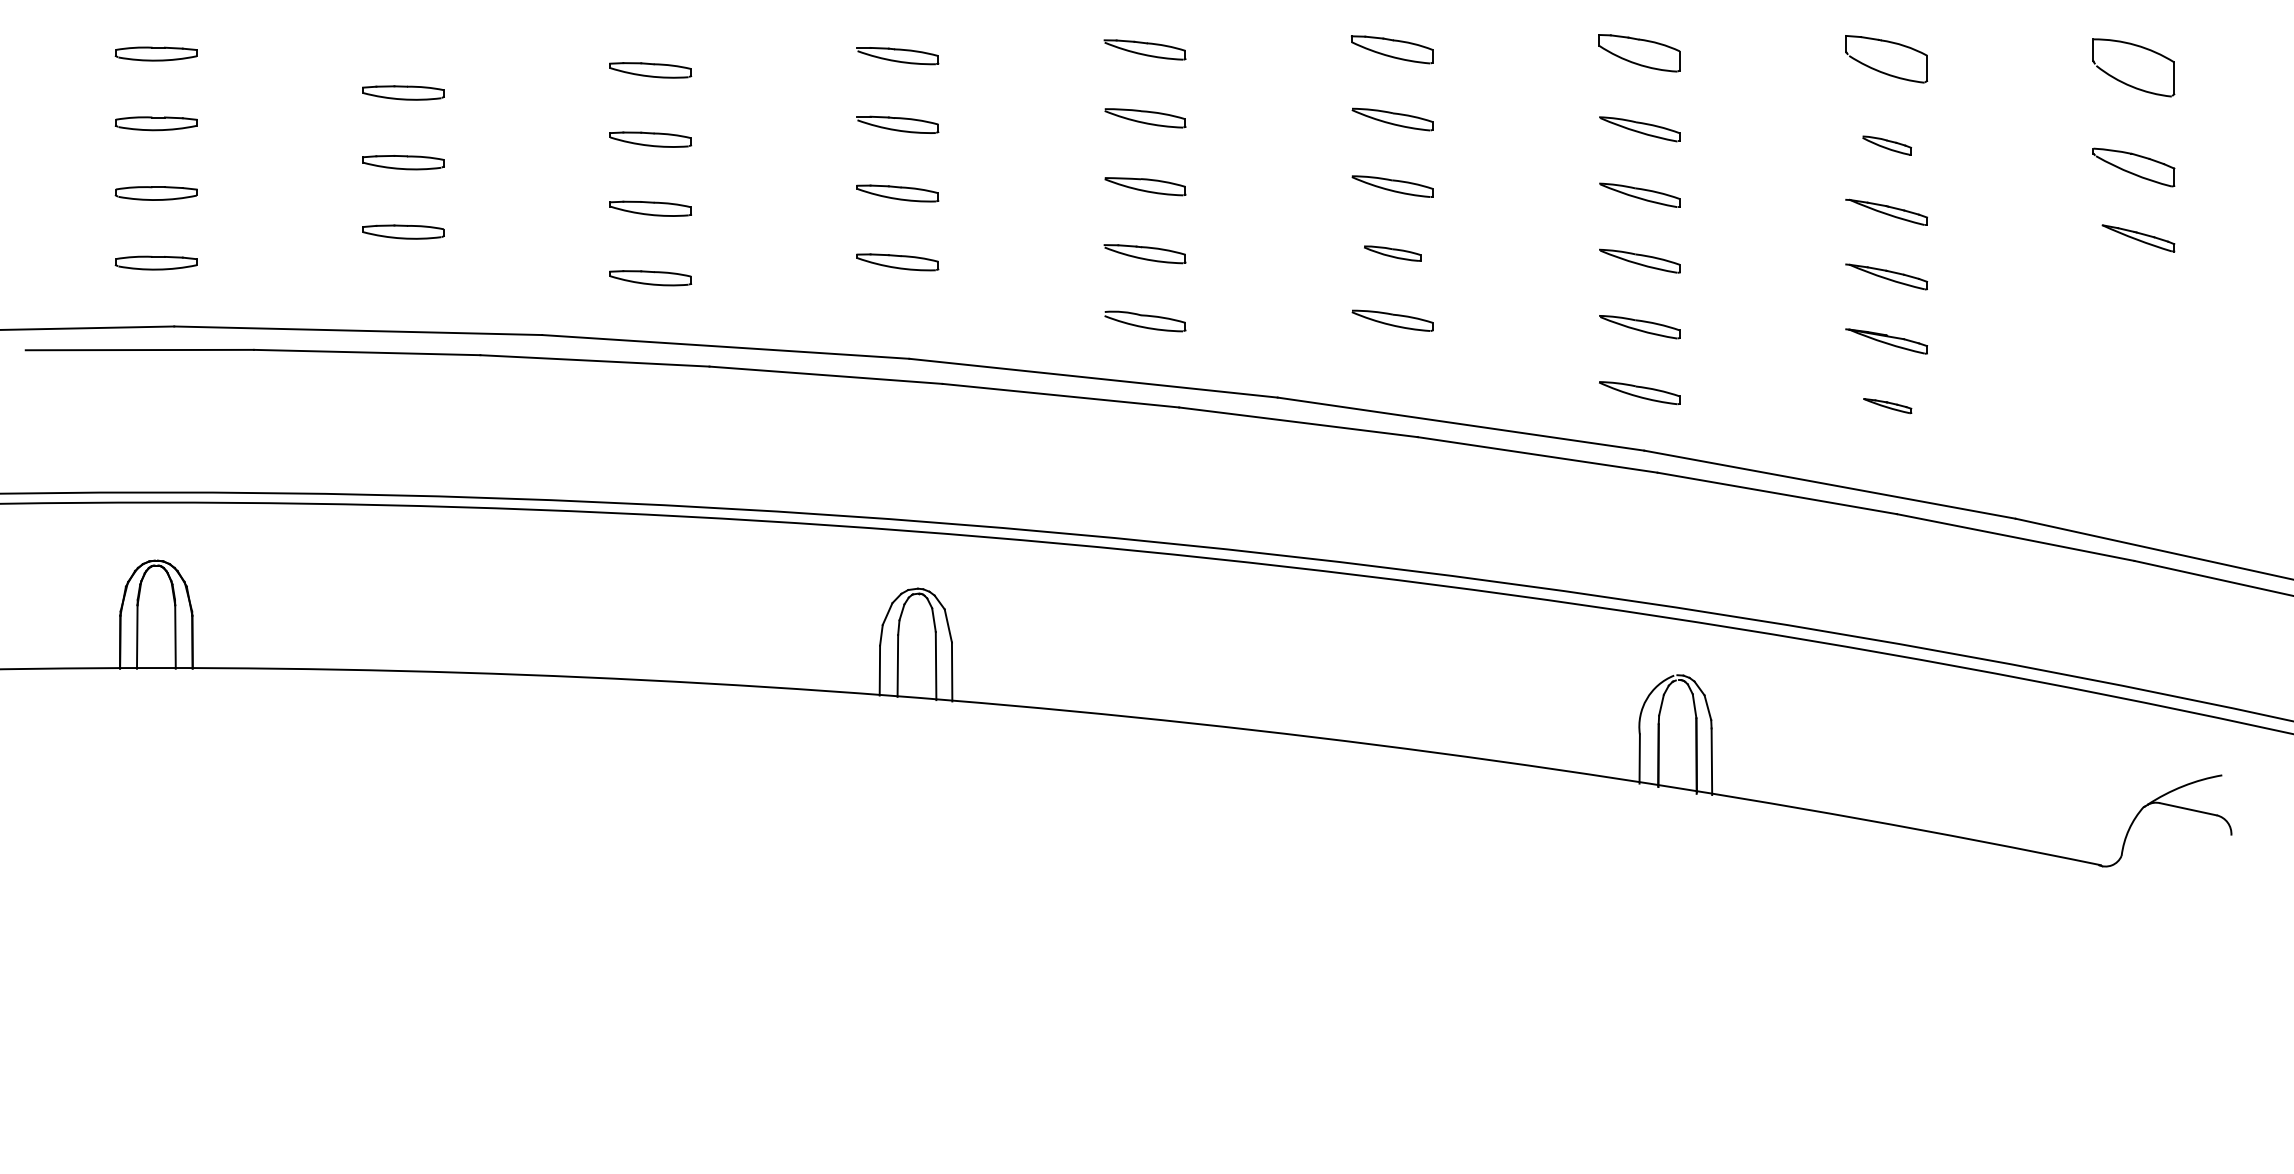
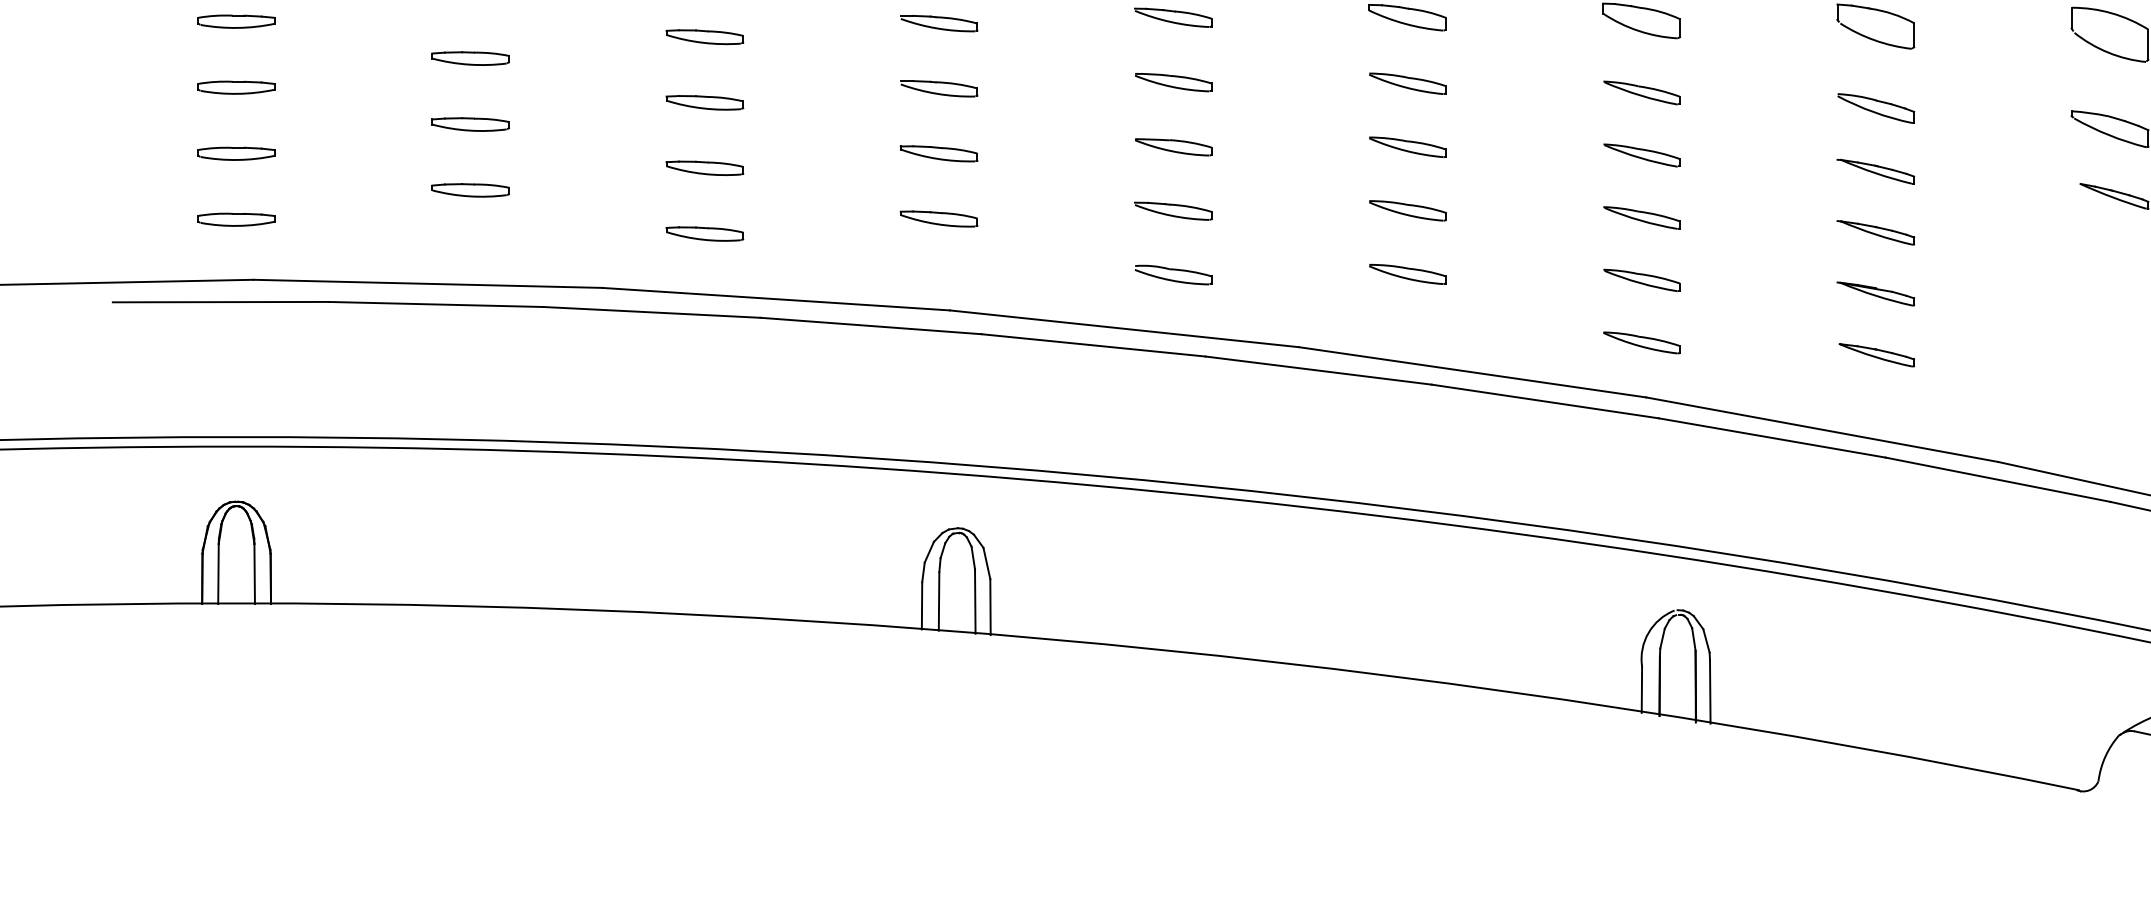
part: (1886, 145) -> (1875, 108), size x1.67
part: (1392, 253) -> (1407, 210), size x1.43
part: (1887, 405) -> (1876, 354), size x1.67

